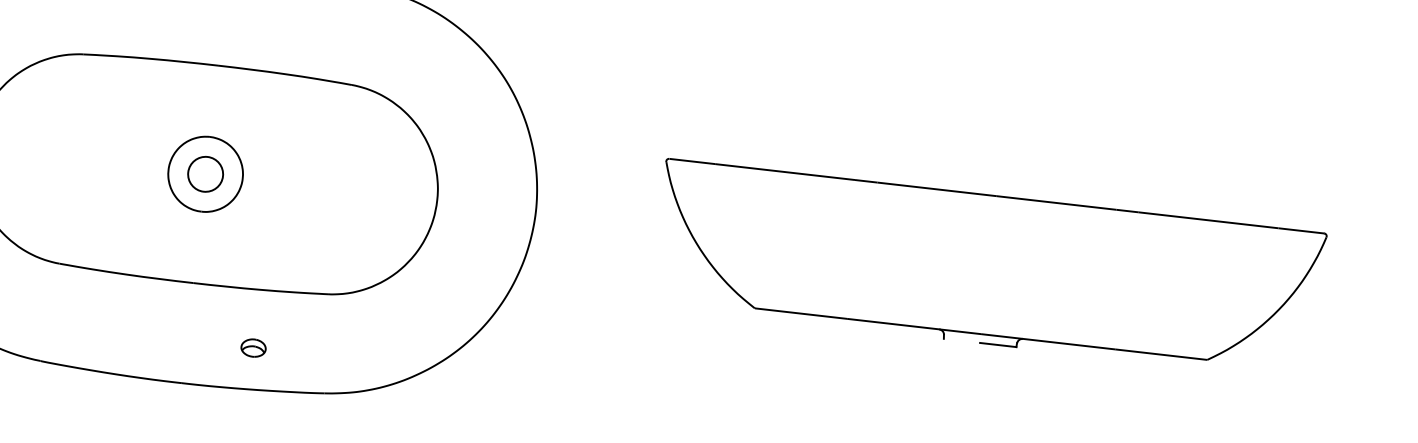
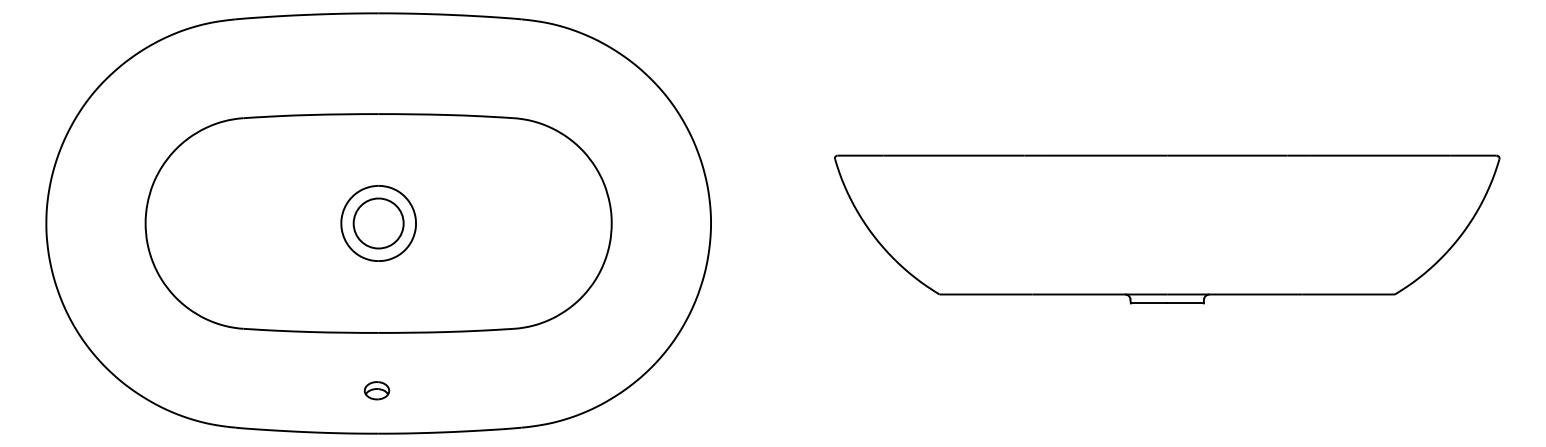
circle: (205, 174) -> (378, 223), size x1.43
line: (961, 340) -> (1148, 303), added
part: (253, 347) -> (376, 390), moved

